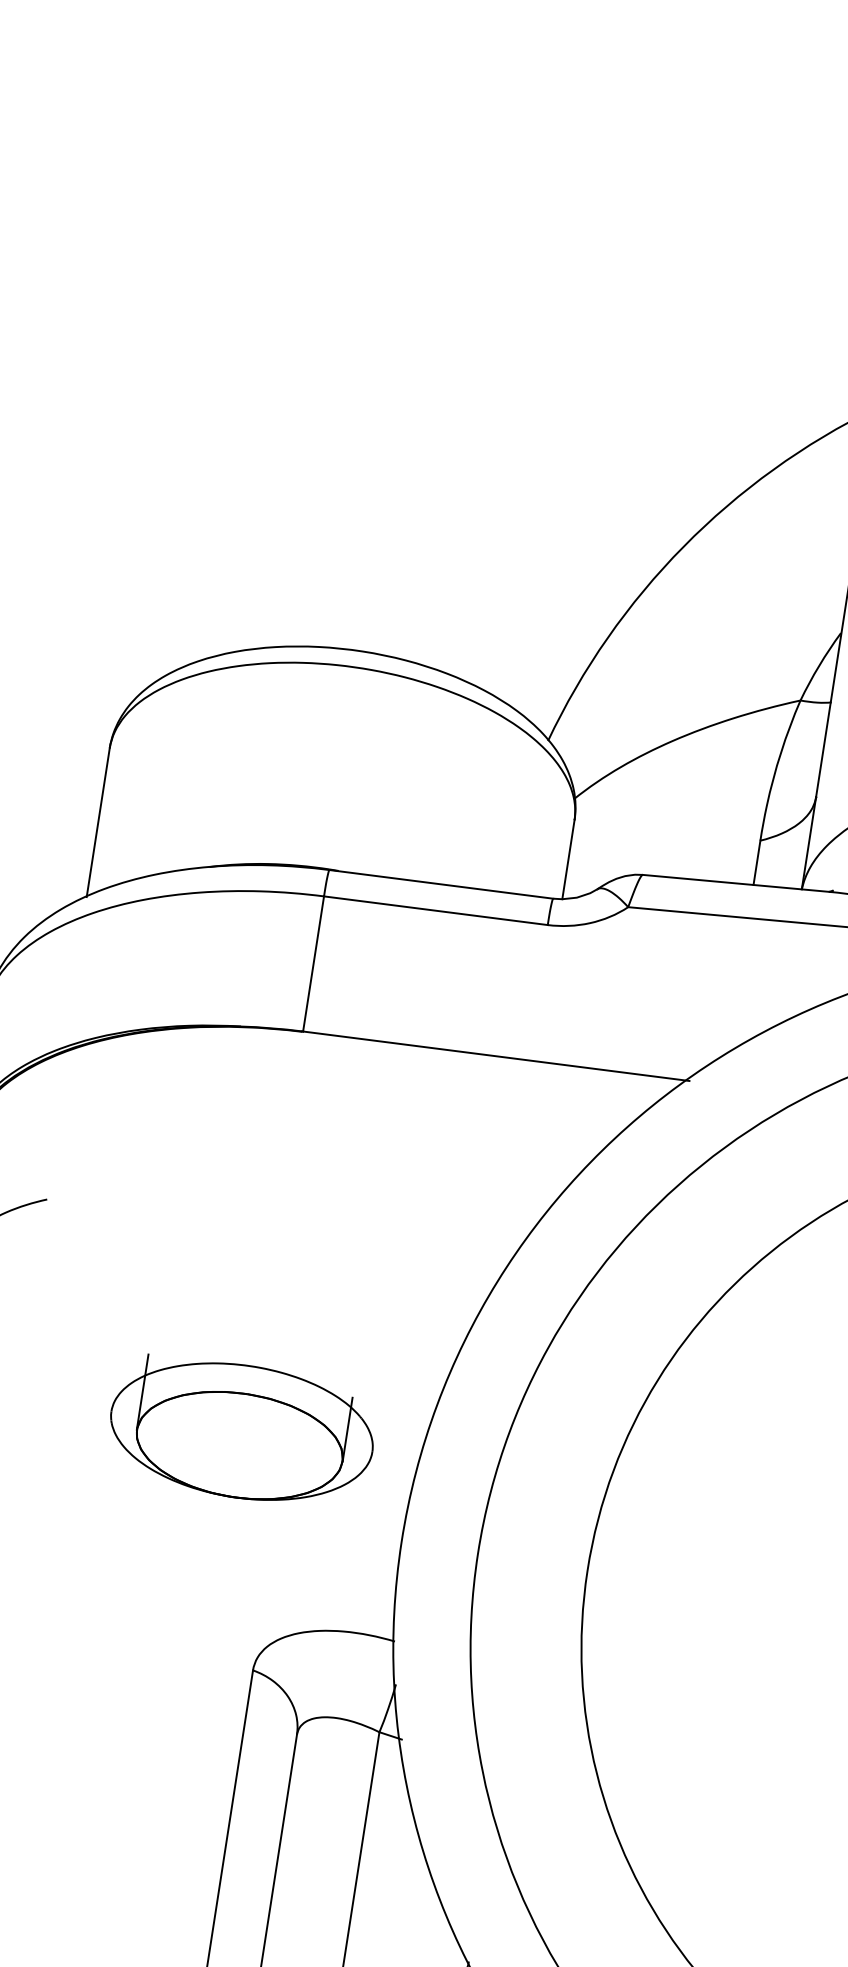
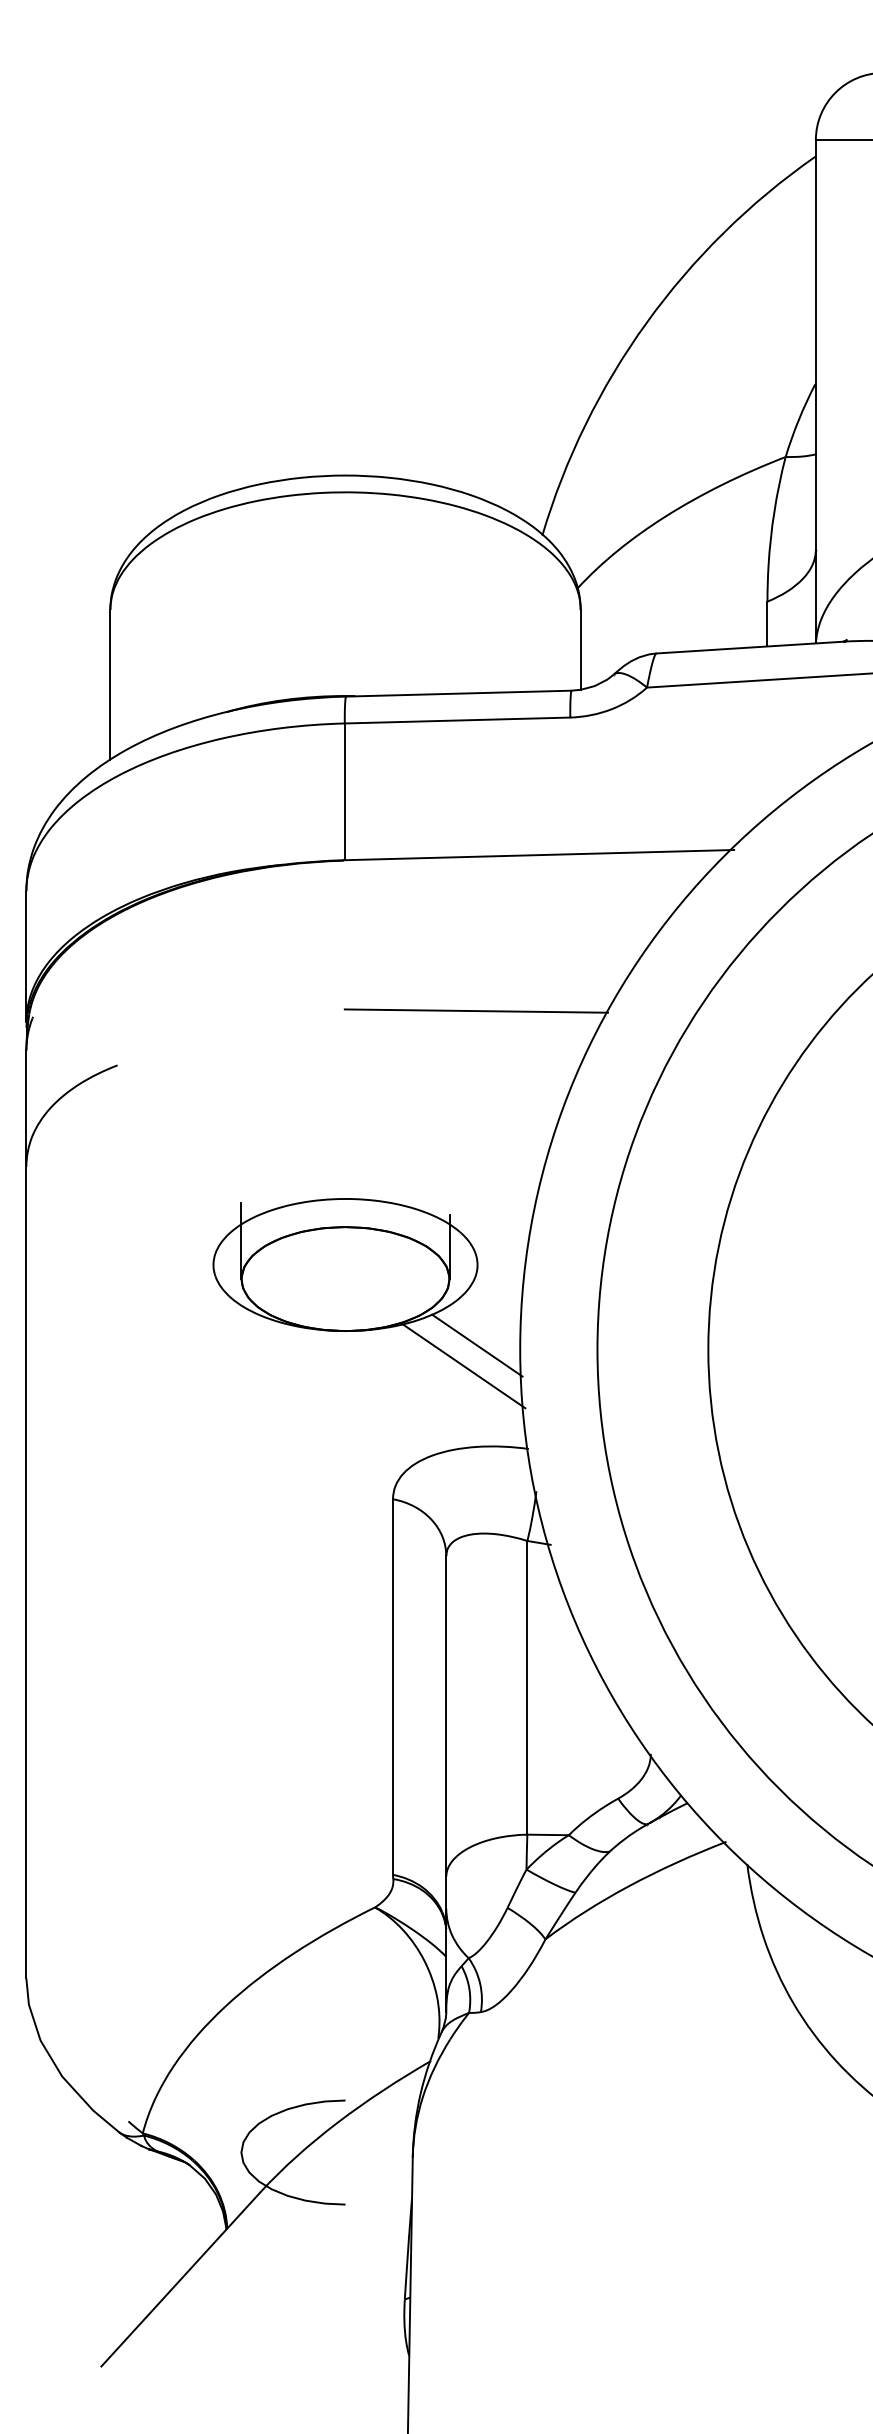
line: (410, 1200) -> (476, 1010), added
line: (360, 1531) -> (477, 1345), added
line: (342, 1550) -> (463, 1366), added

